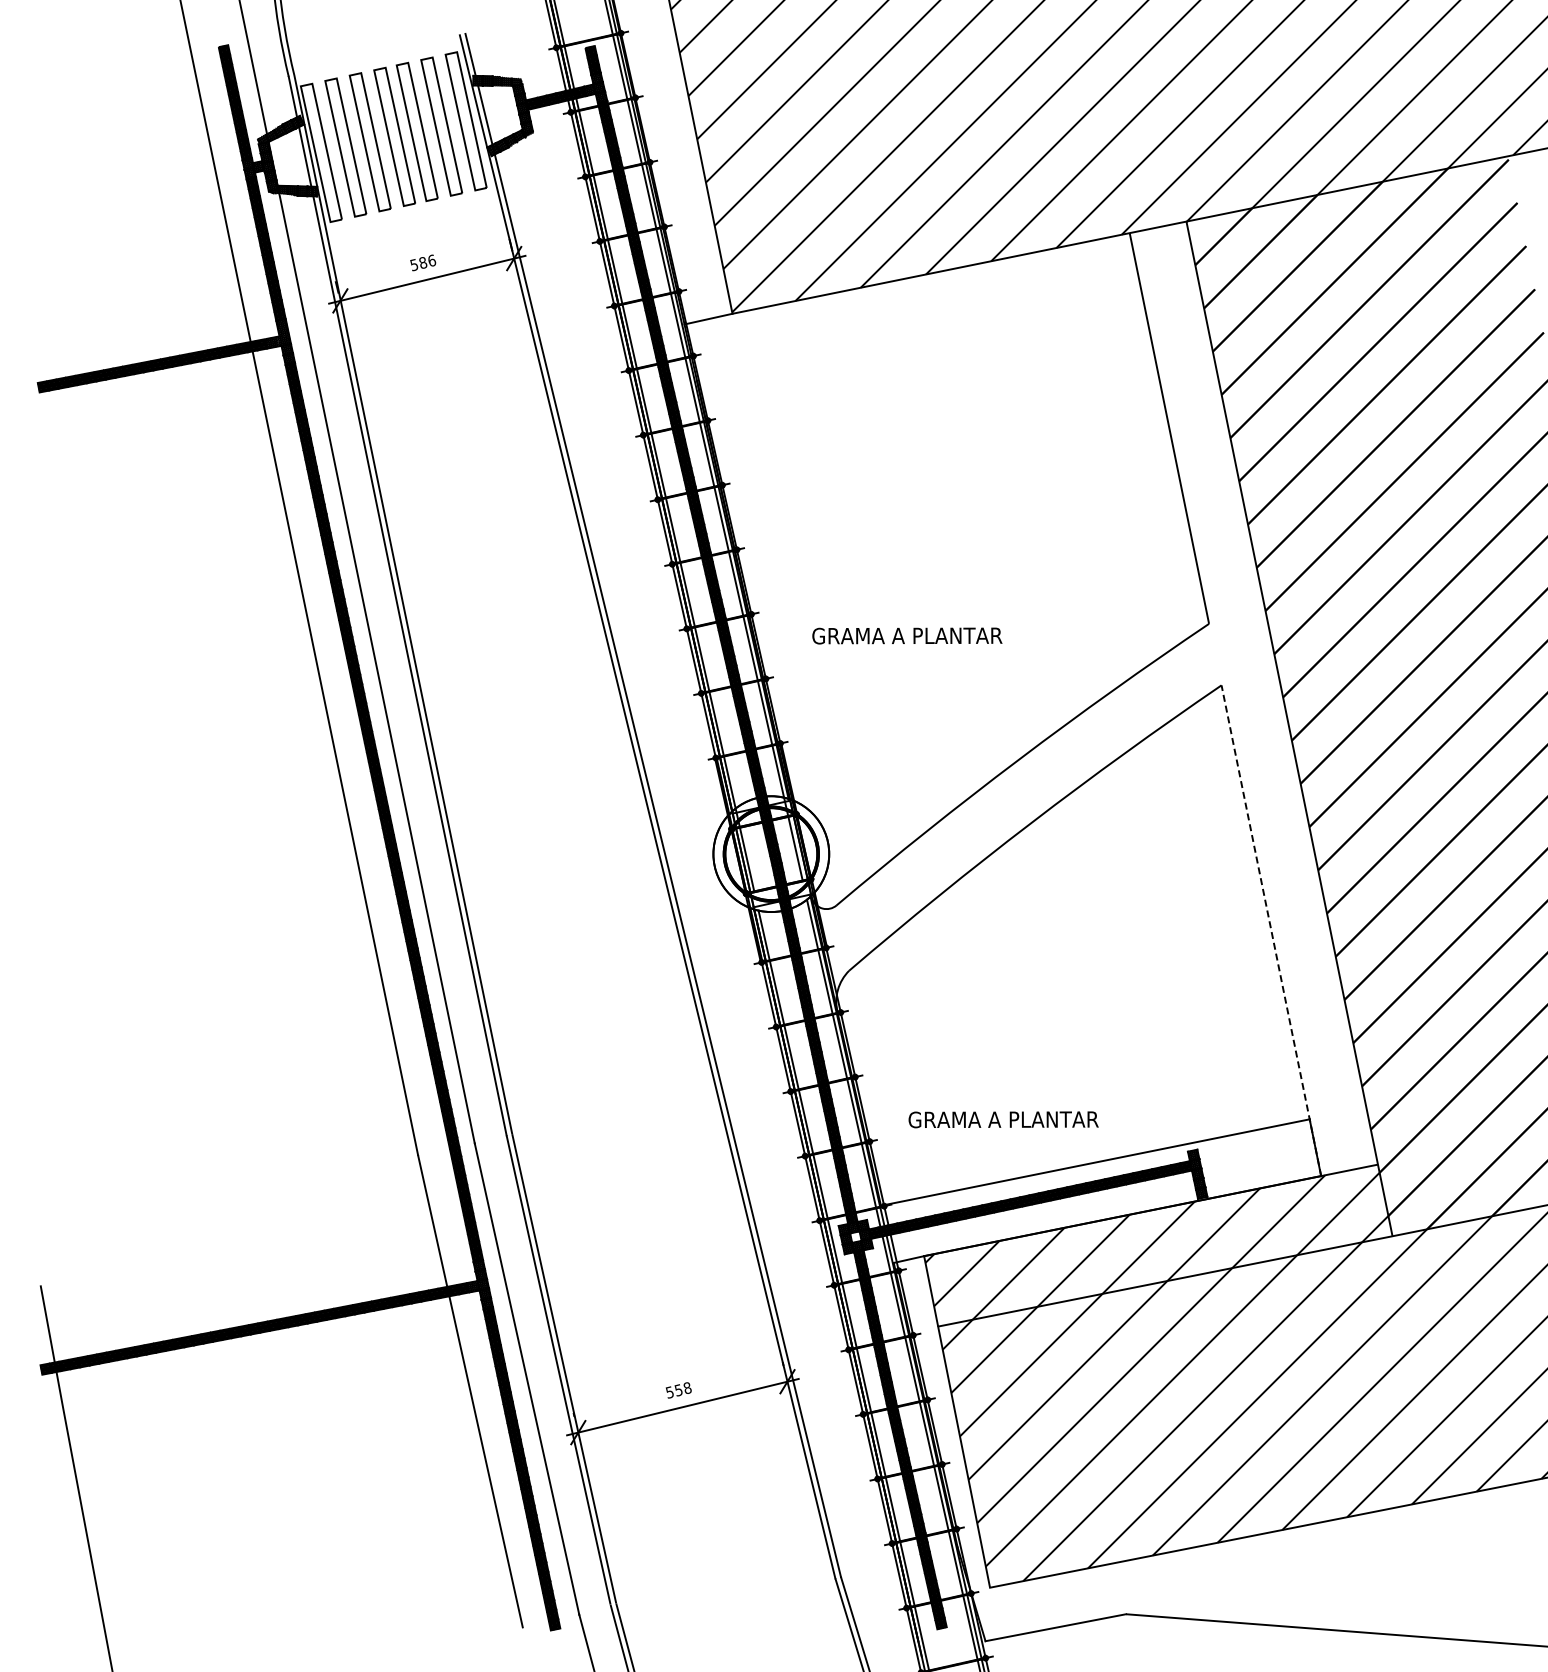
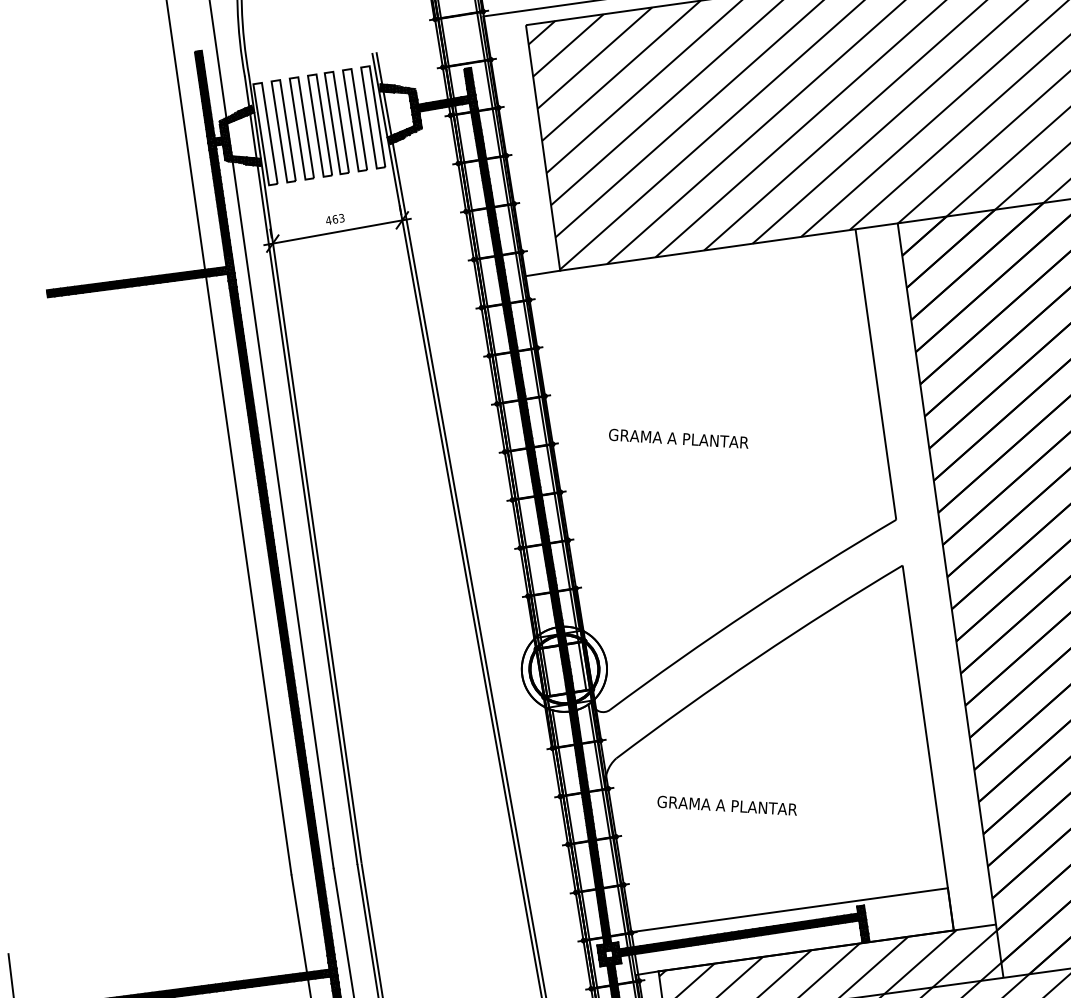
text: (423, 262) -> (335, 219), 586 -> 463
text: (907, 635) -> (678, 438), moved
line: (1271, 930) -> (928, 747), dashed -> solid
text: (1003, 1119) -> (727, 805), moved

